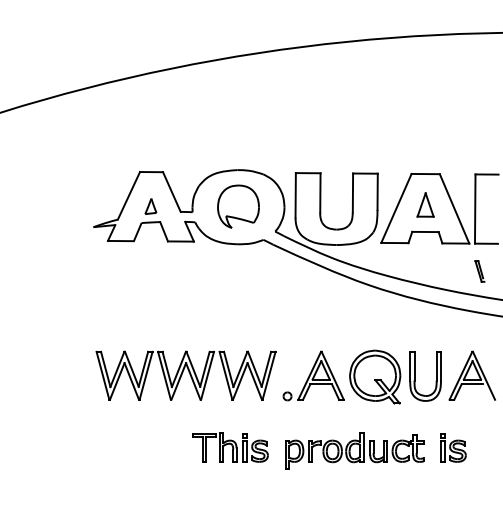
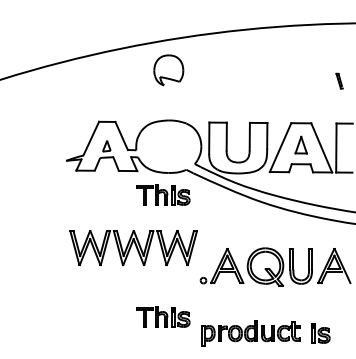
part: (238, 206) -> (168, 70), moved
part: (479, 270) -> (339, 80), moved
part: (231, 274) -> (163, 194), added
part: (185, 376) -> (133, 248), moved
part: (452, 448) -> (320, 333), moved
part: (353, 451) -> (250, 333), moved

